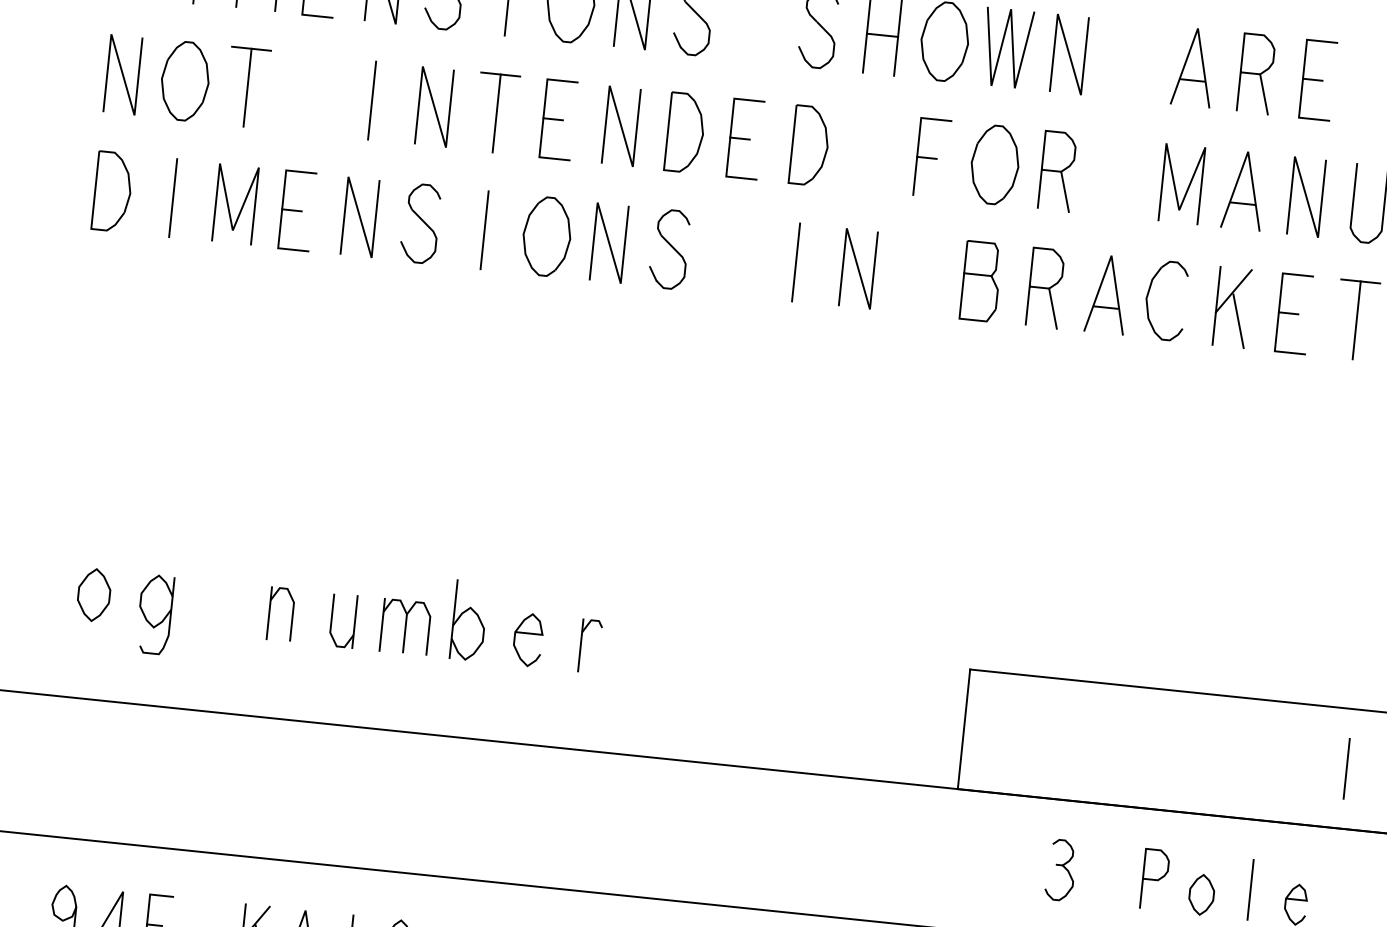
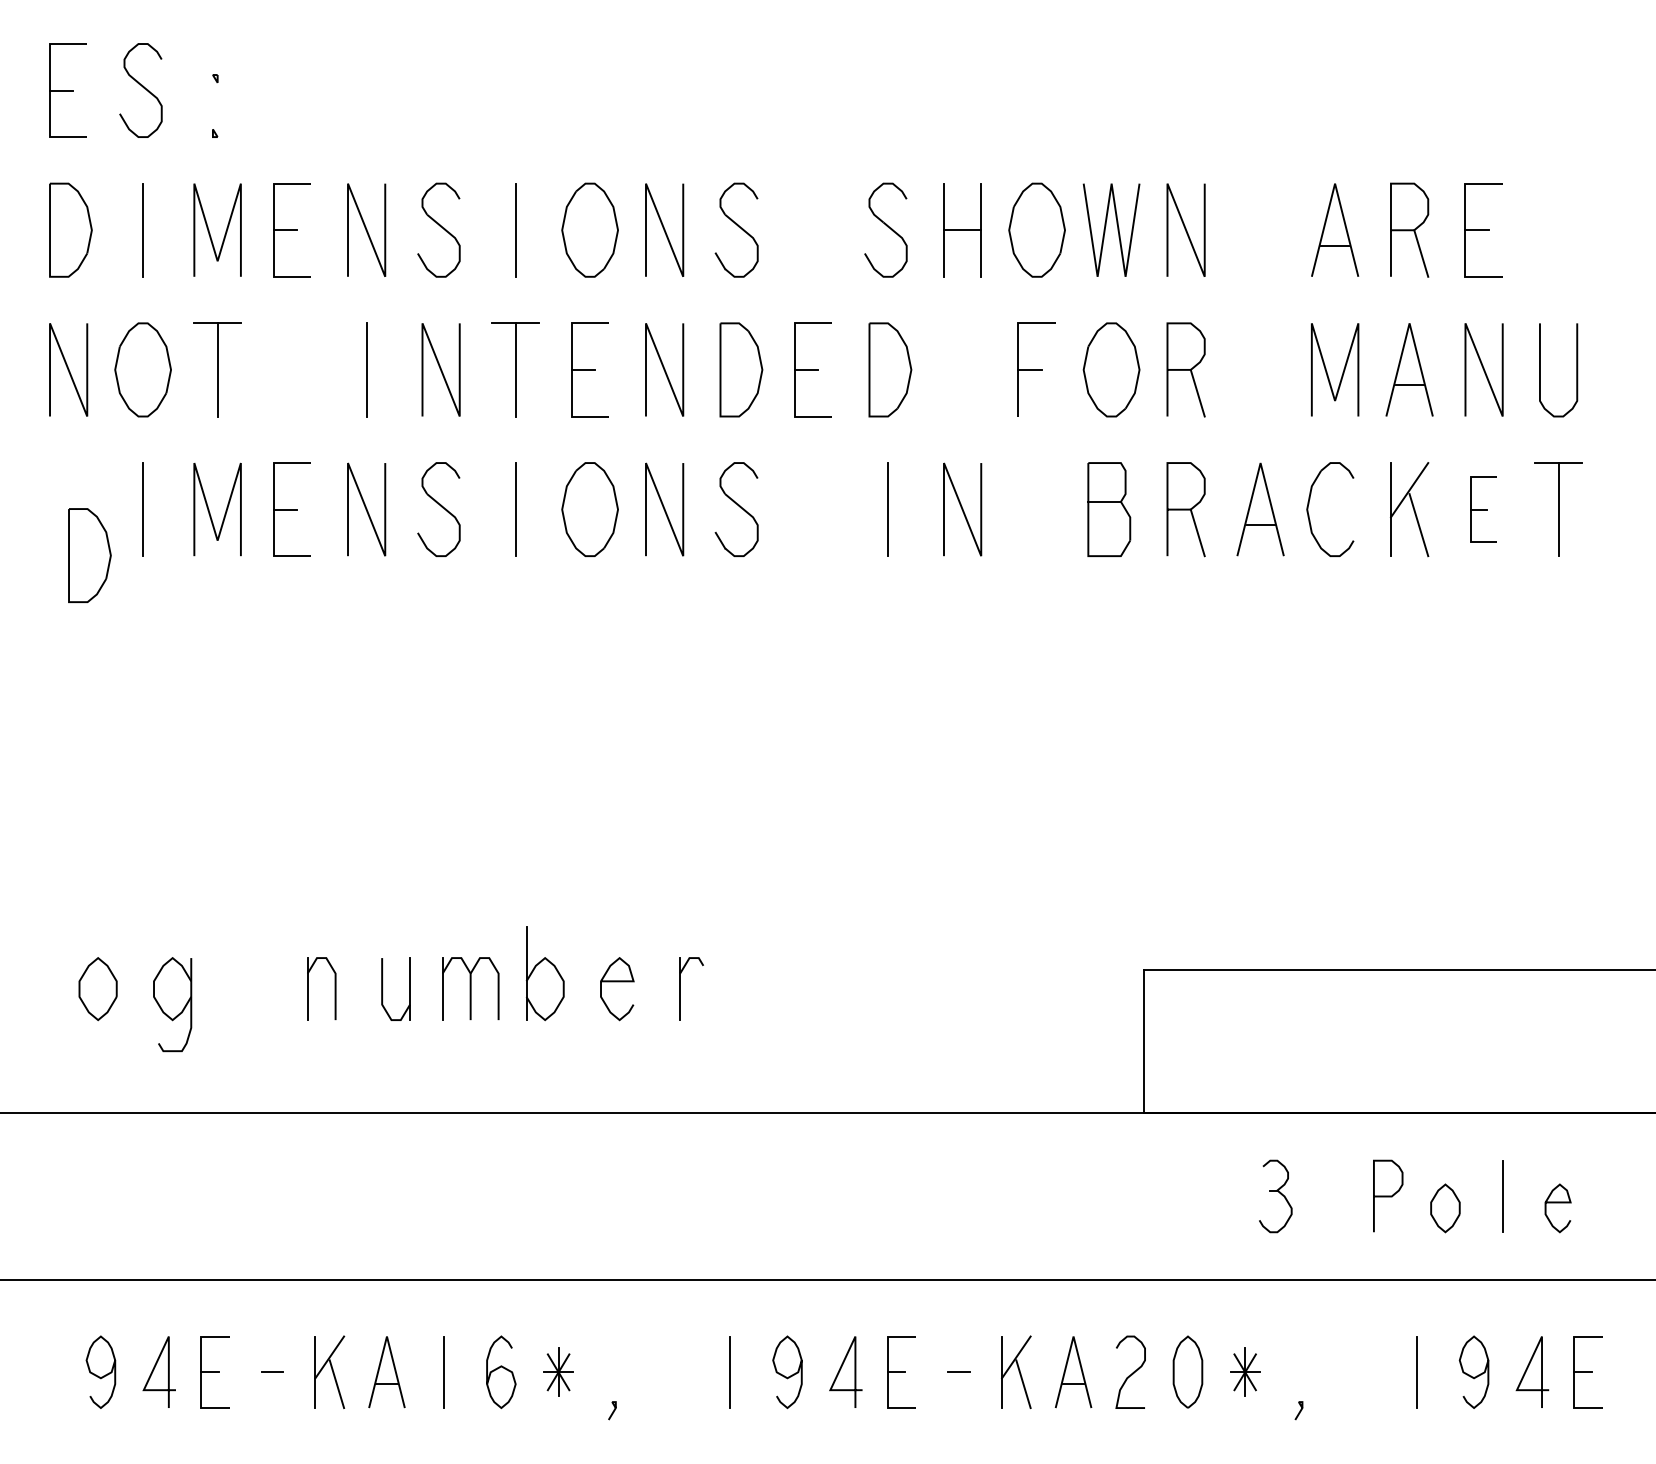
part: (112, 191) -> (89, 555), moved
part: (1293, 313) -> (1483, 509), size x0.7
line: (1346, 768) -> (1601, 1041), removed

